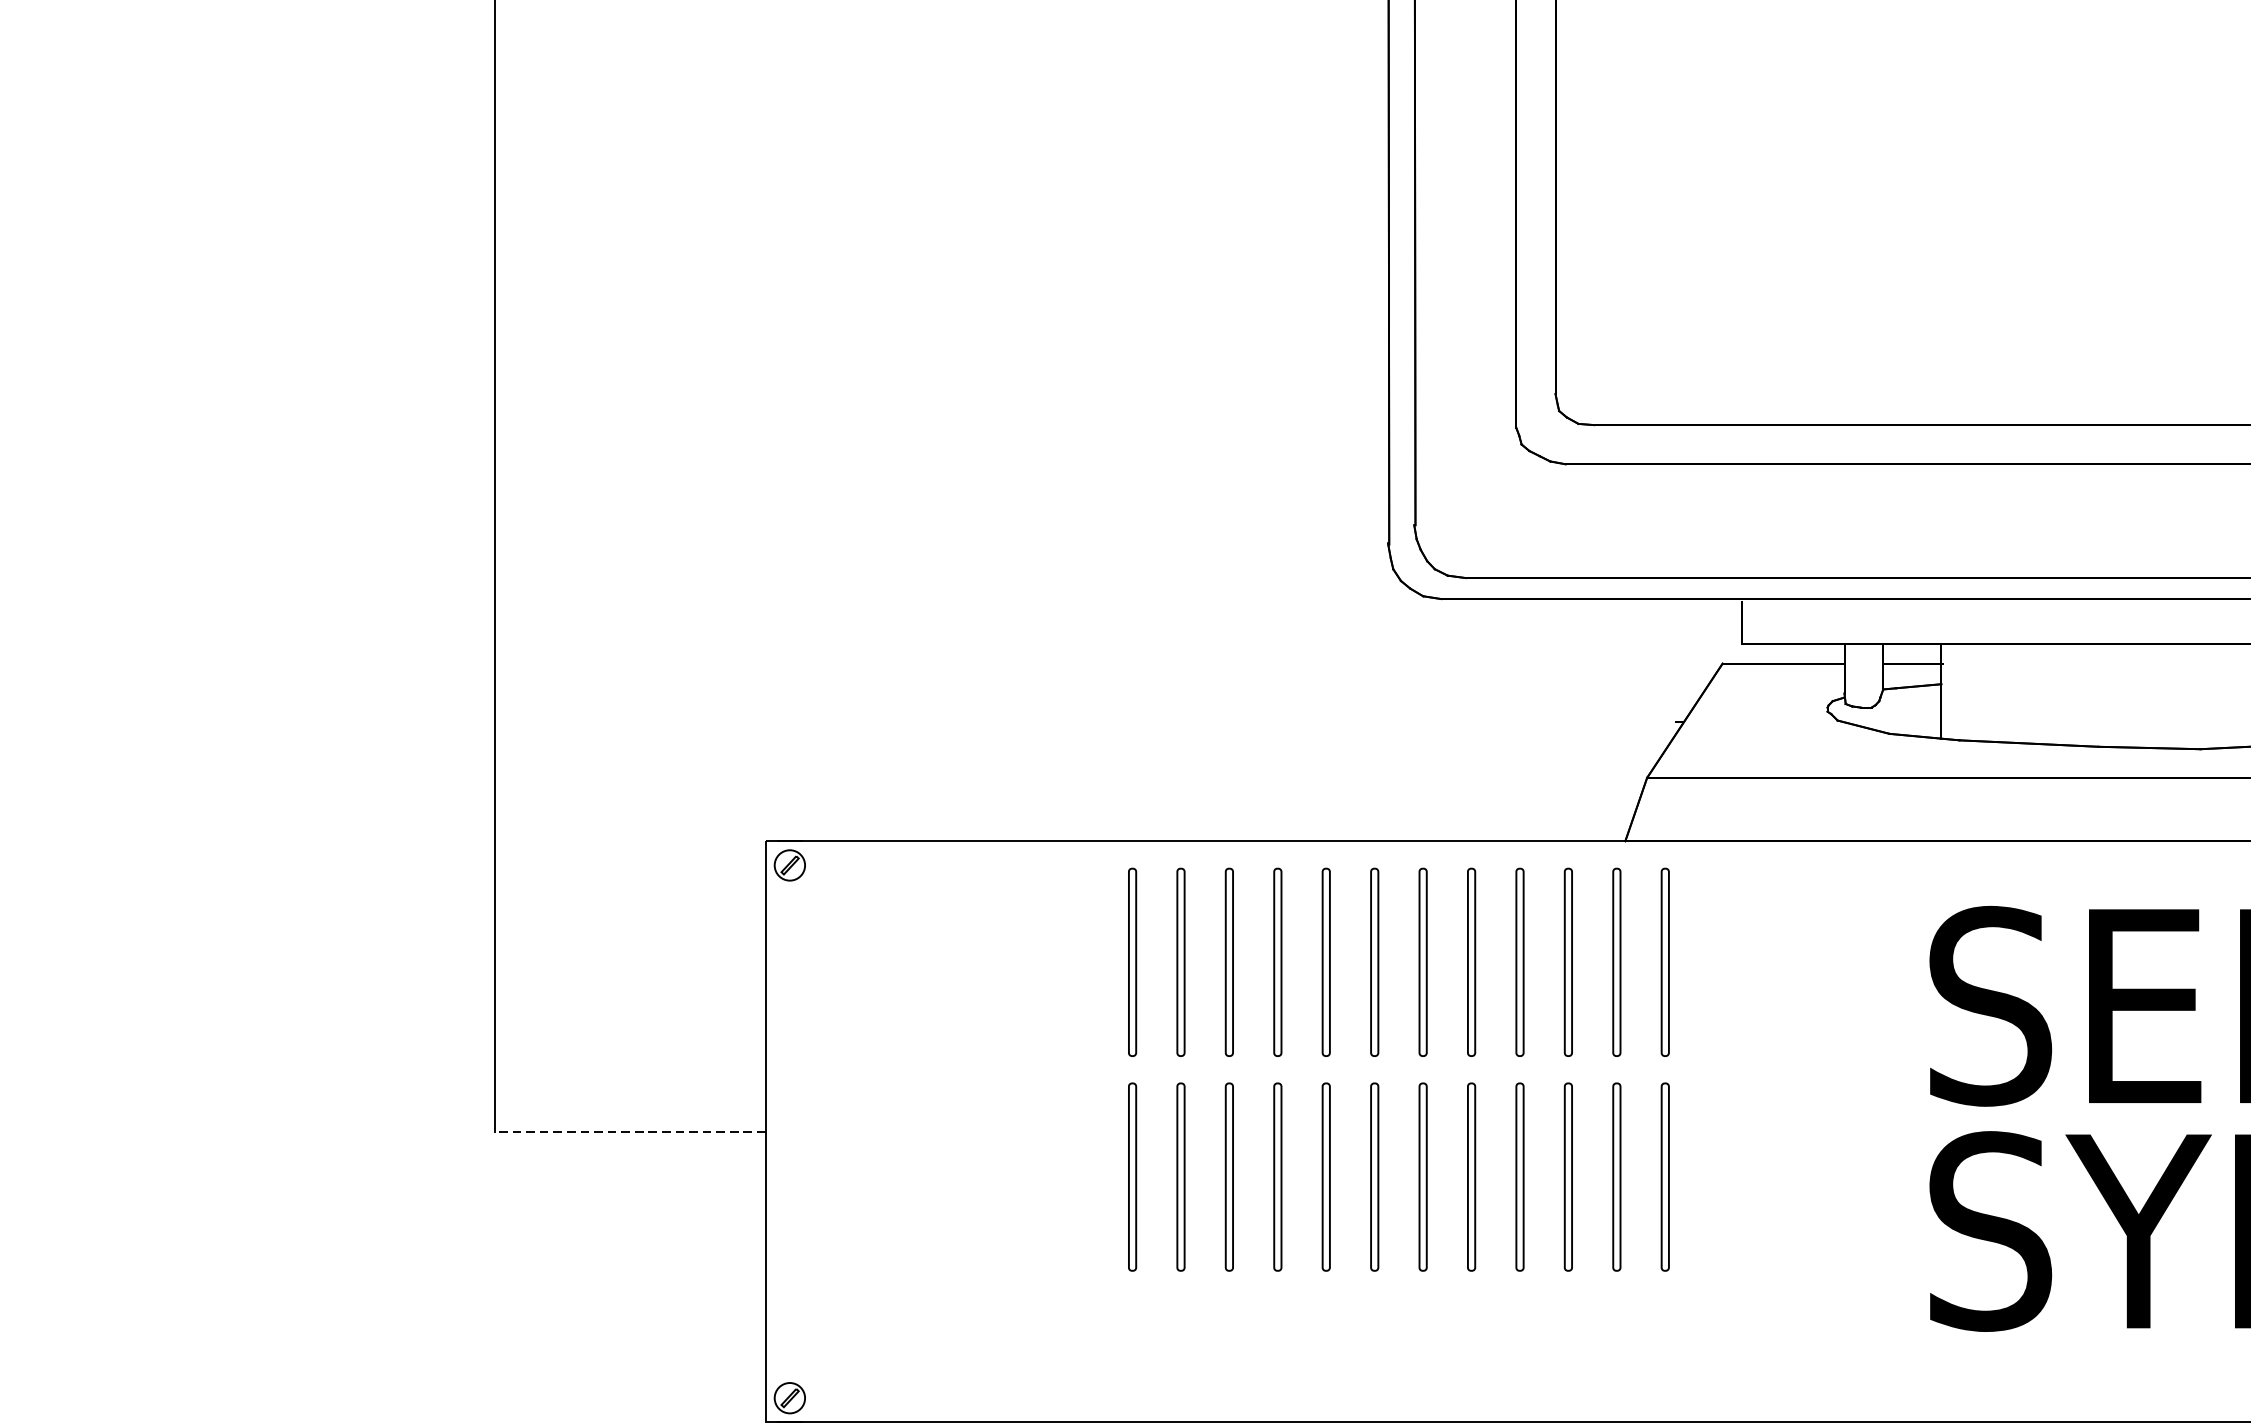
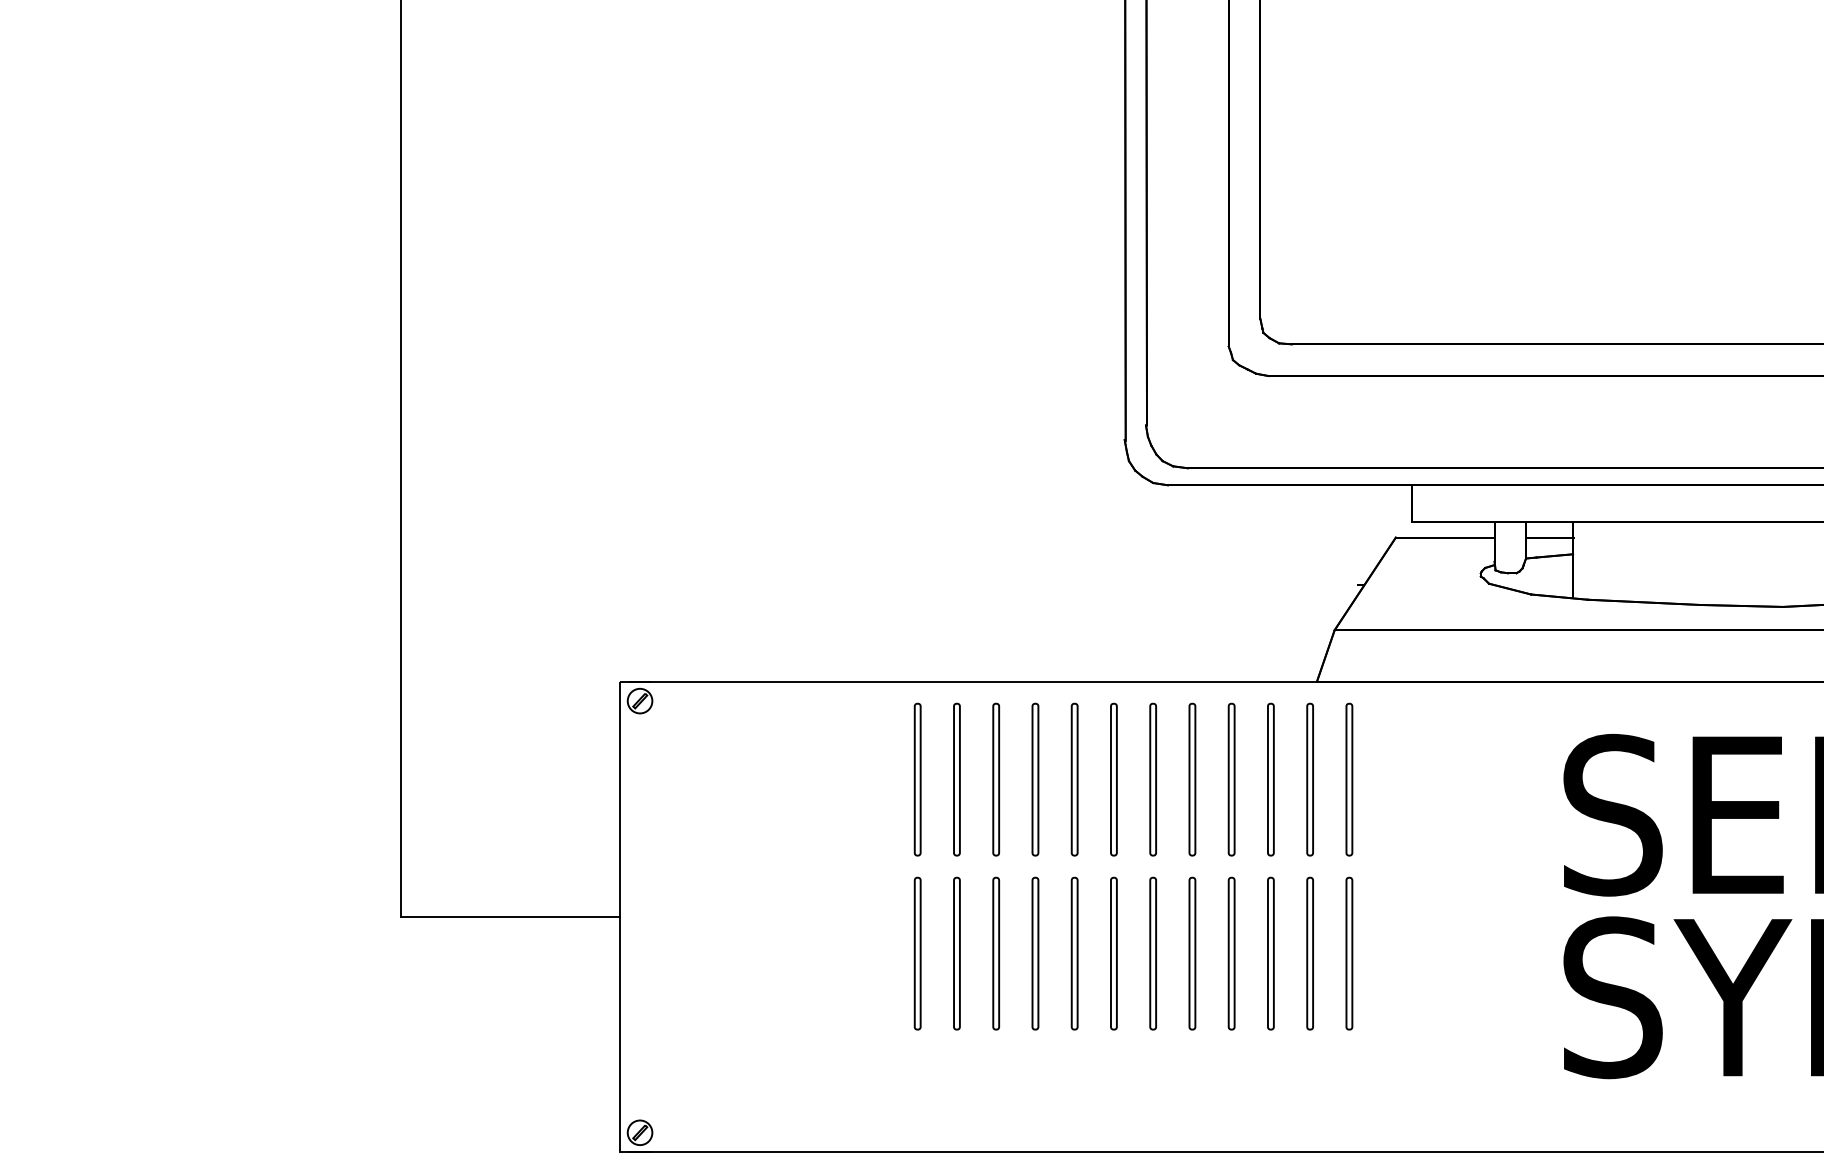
line: (630, 1131) -> (510, 916), dashed -> solid

